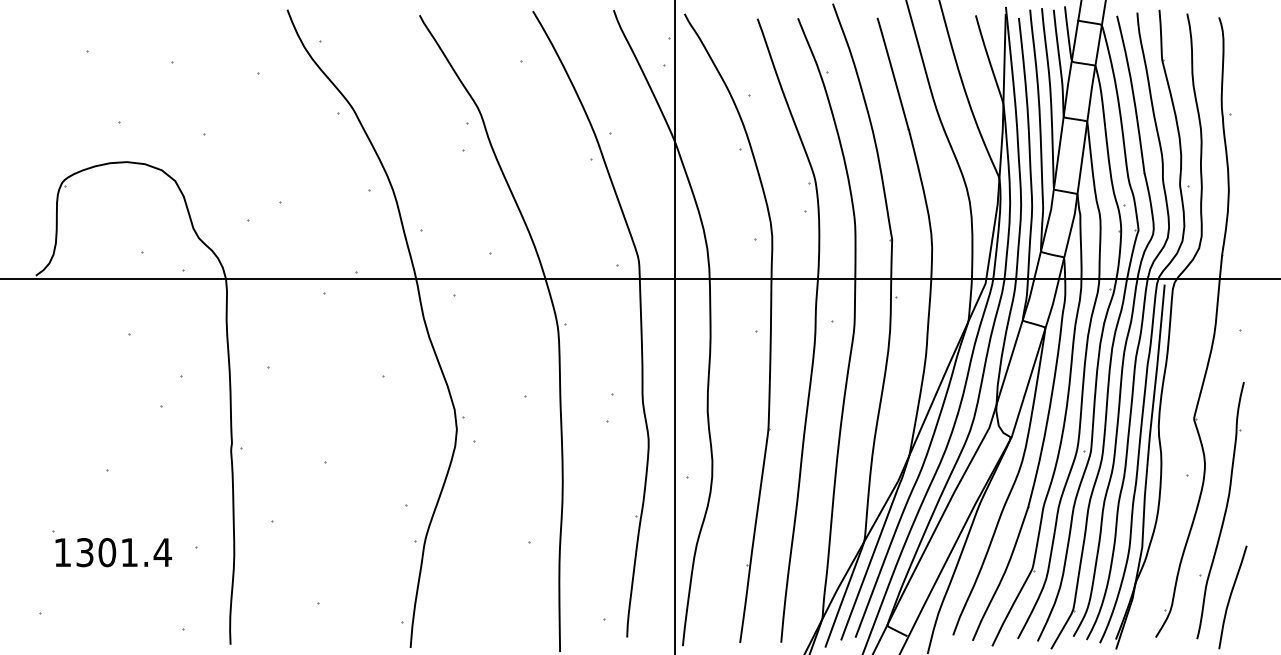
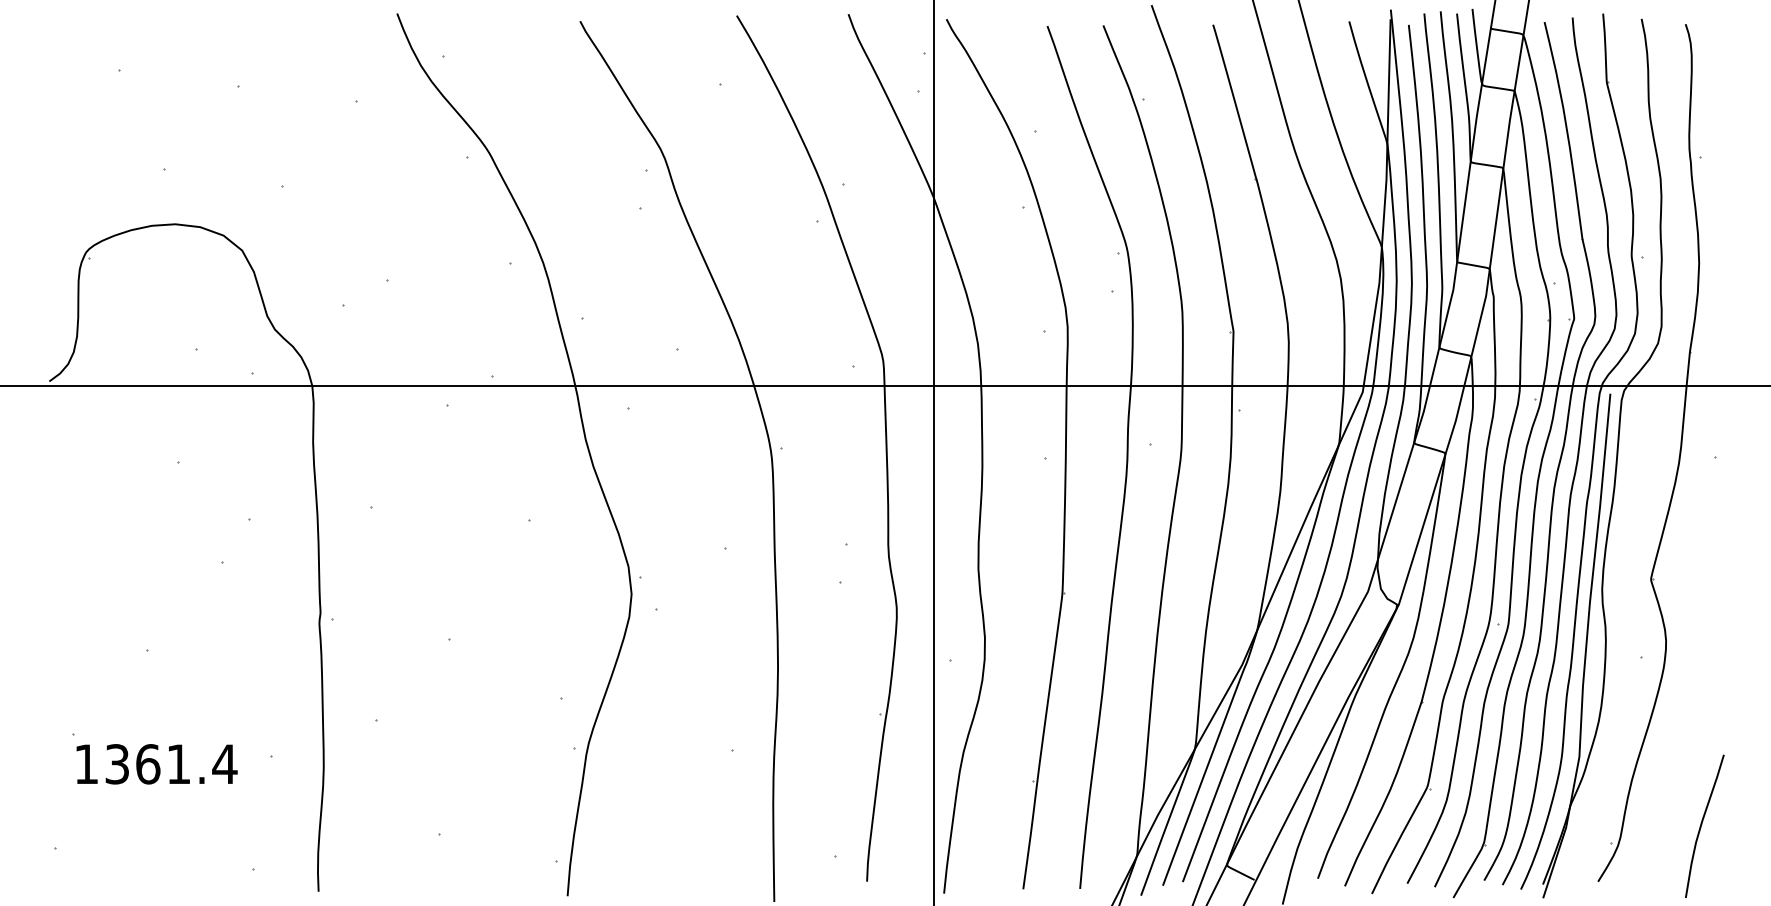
part: (1220, 510) -> (1687, 706), removed
text: (107, 552) -> (148, 764), 1301.4 -> 1361.4

